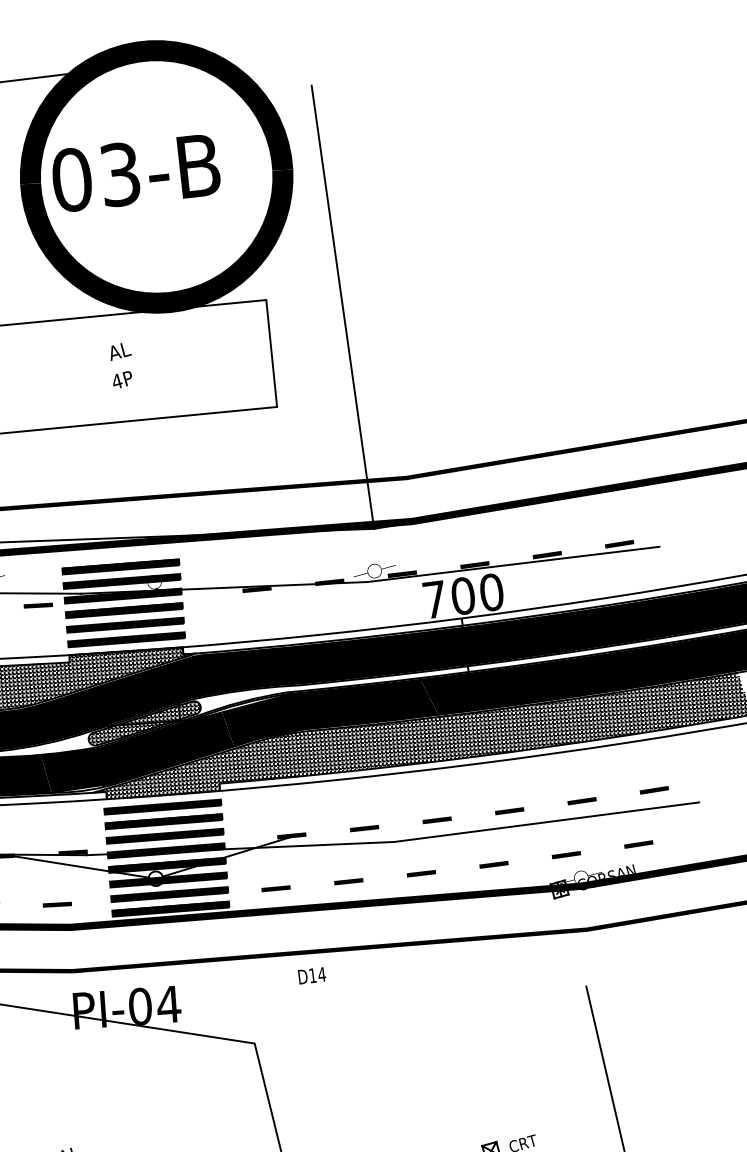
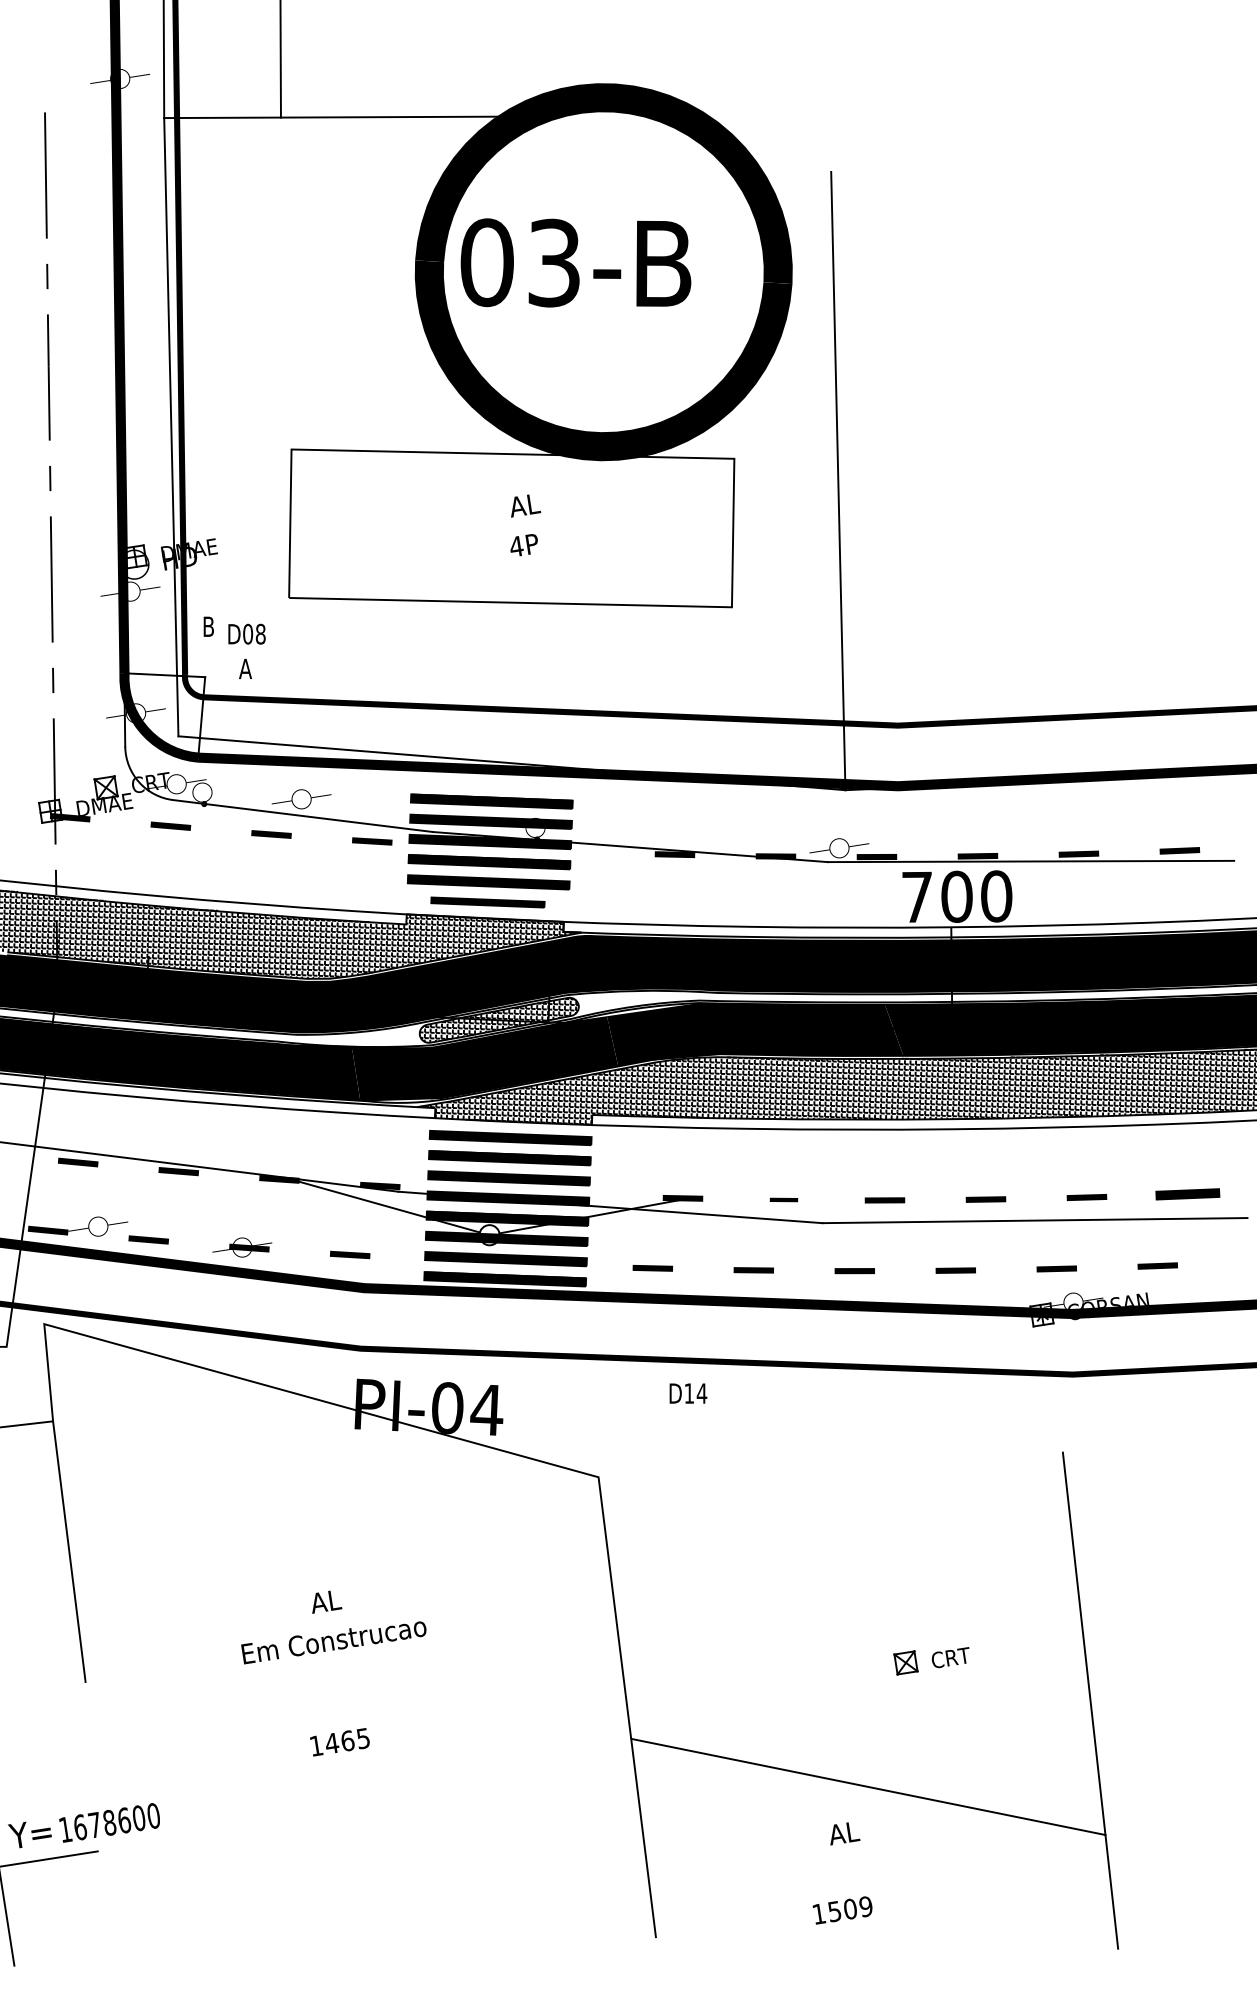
part: (126, 639) -> (487, 902), size x0.7
part: (654, 789) -> (1187, 1193), size x1.6
part: (364, 828) -> (783, 1199), size x0.7

